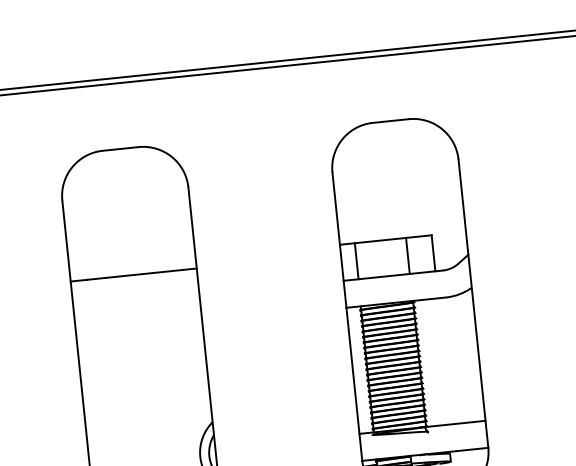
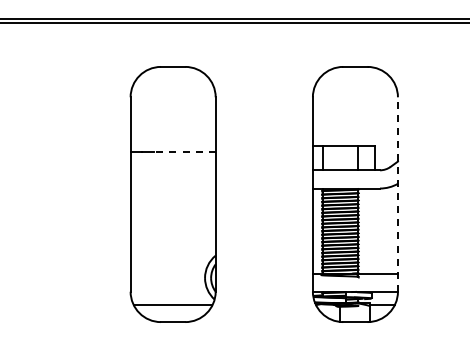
line: (150, 272) -> (184, 151), solid -> dashed
line: (472, 303) -> (397, 194), solid -> dashed

